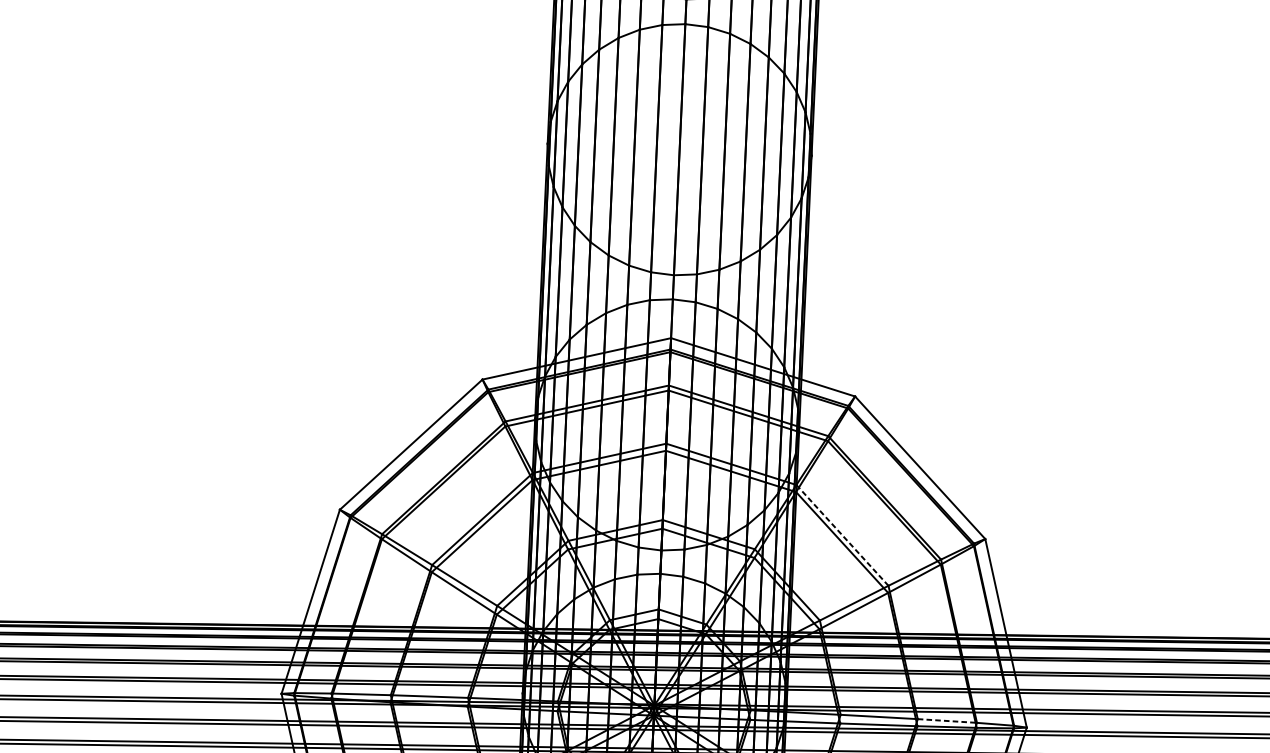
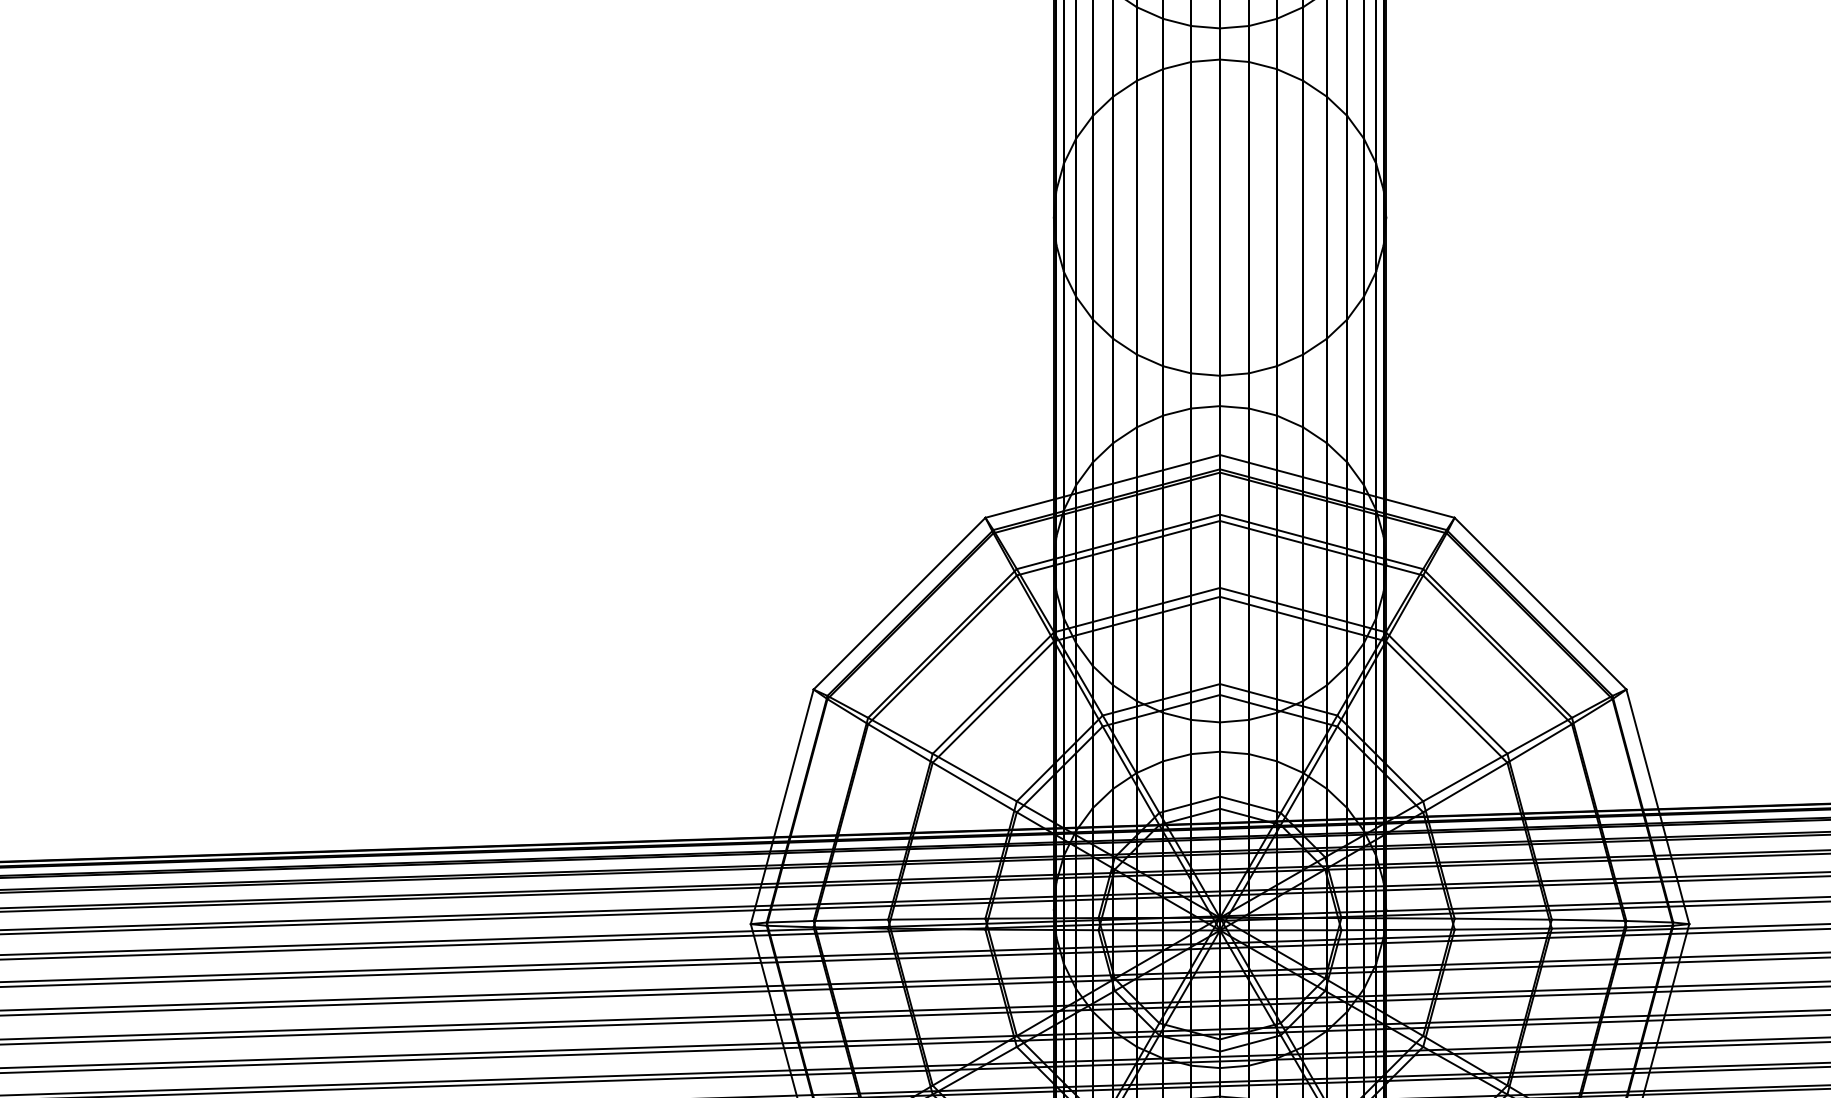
line: (842, 535) -> (1446, 693), dashed -> solid
line: (947, 721) -> (1589, 920), dashed -> solid

